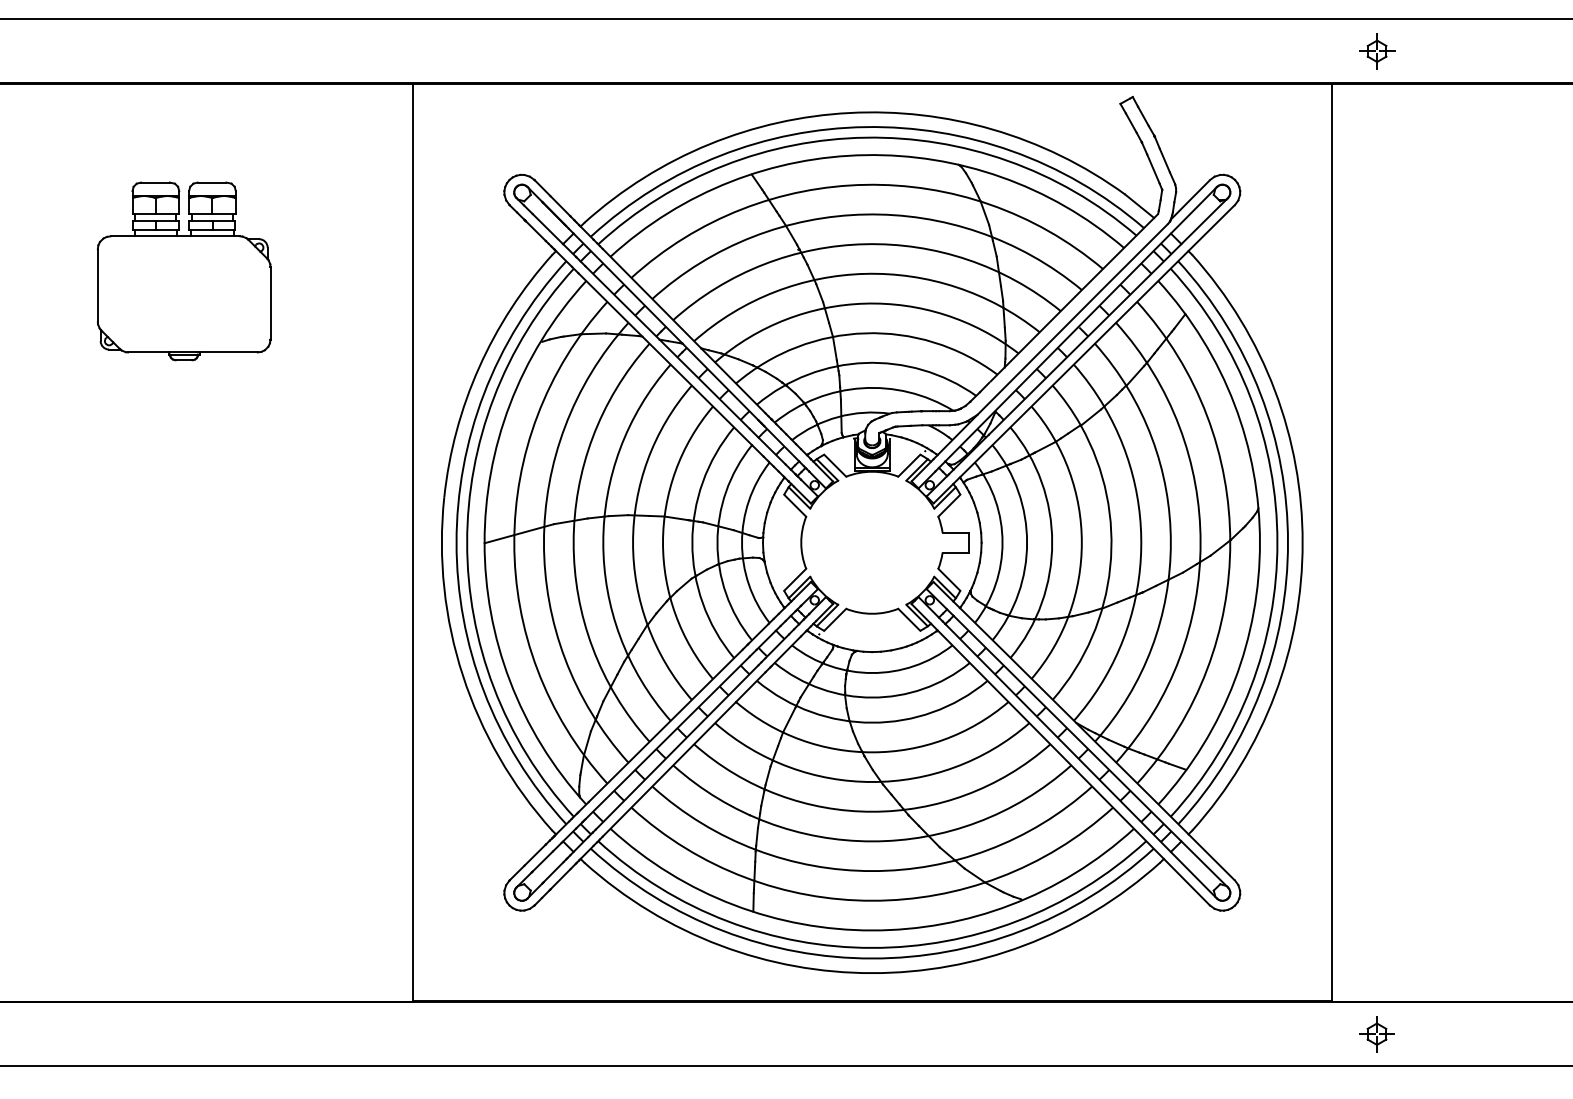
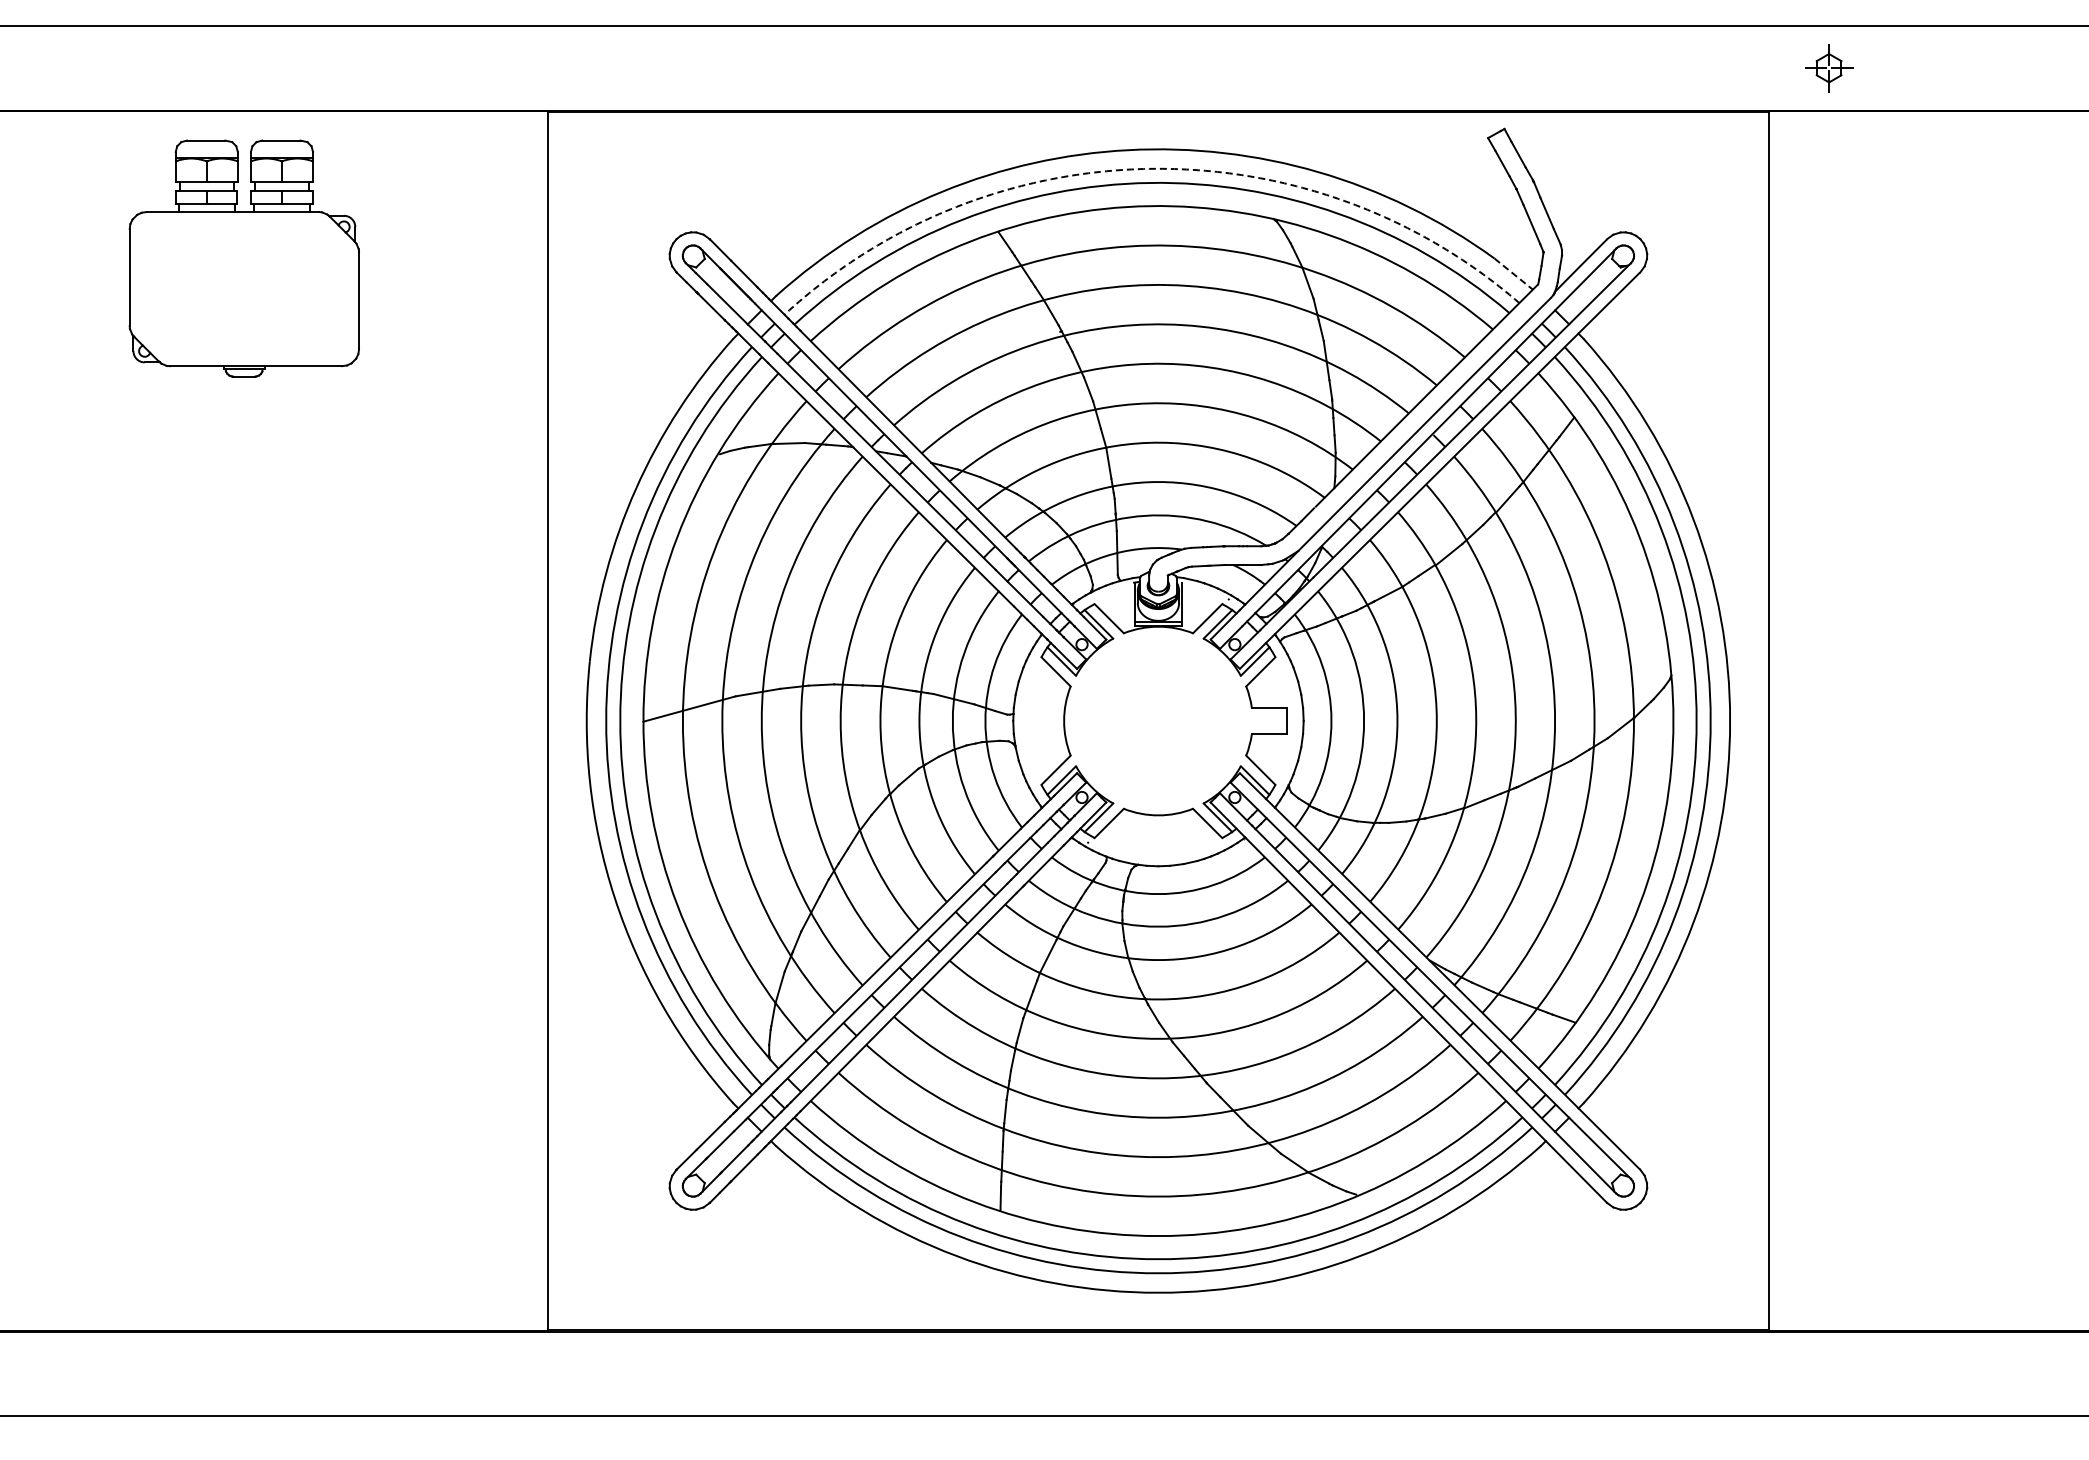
arc: (865, 126) -> (1149, 168), solid -> dashed
line: (1139, 206) -> (1513, 274), solid -> dashed
part: (183, 271) -> (243, 258), moved
part: (1376, 1033) -> (1828, 1373), removed

